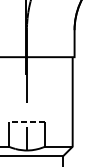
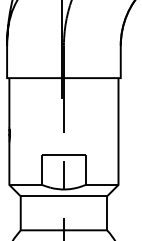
line: (26, 122) -> (63, 155), dashed -> solid

